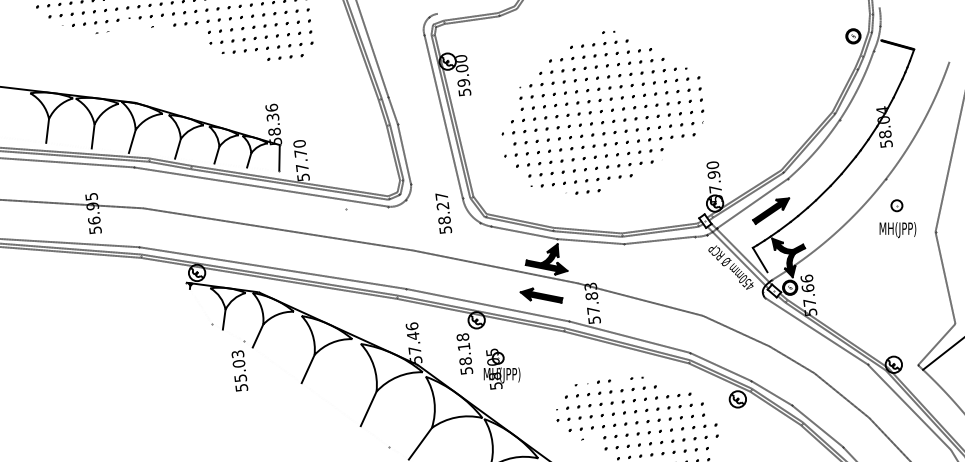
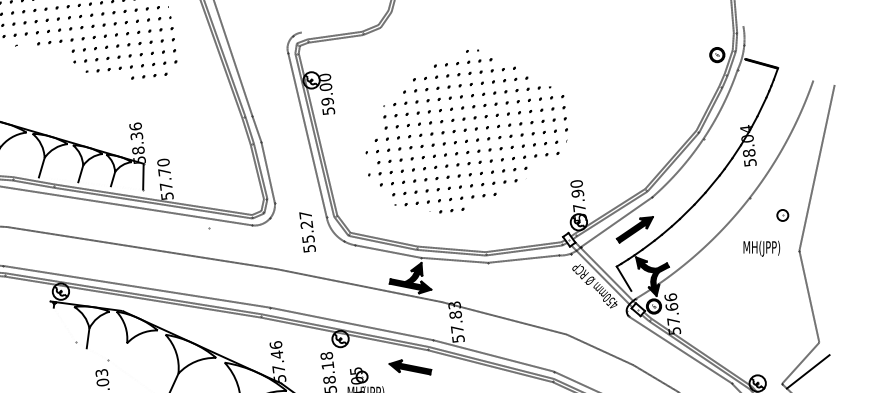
part: (896, 205) -> (782, 215), moved
text: (444, 220) -> (308, 239), 58.27 -> 55.27
part: (541, 295) -> (410, 367), moved
line: (257, 335) -> (121, 354), removed

